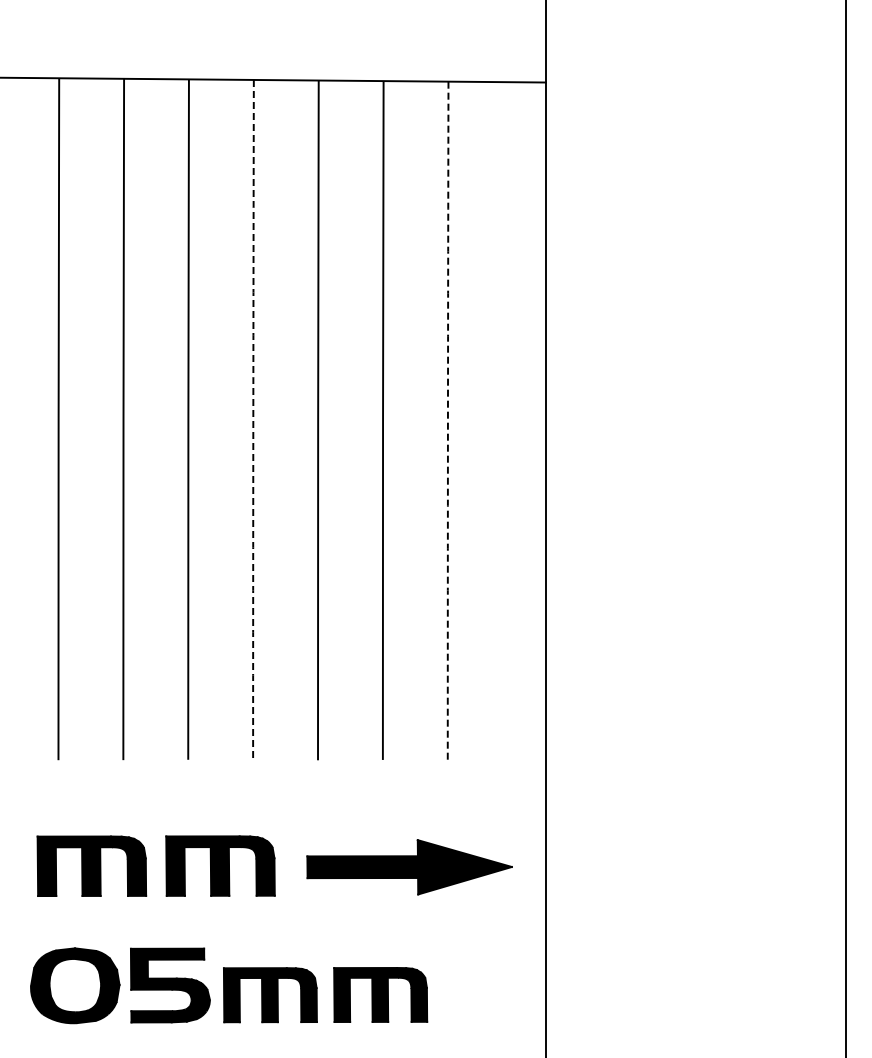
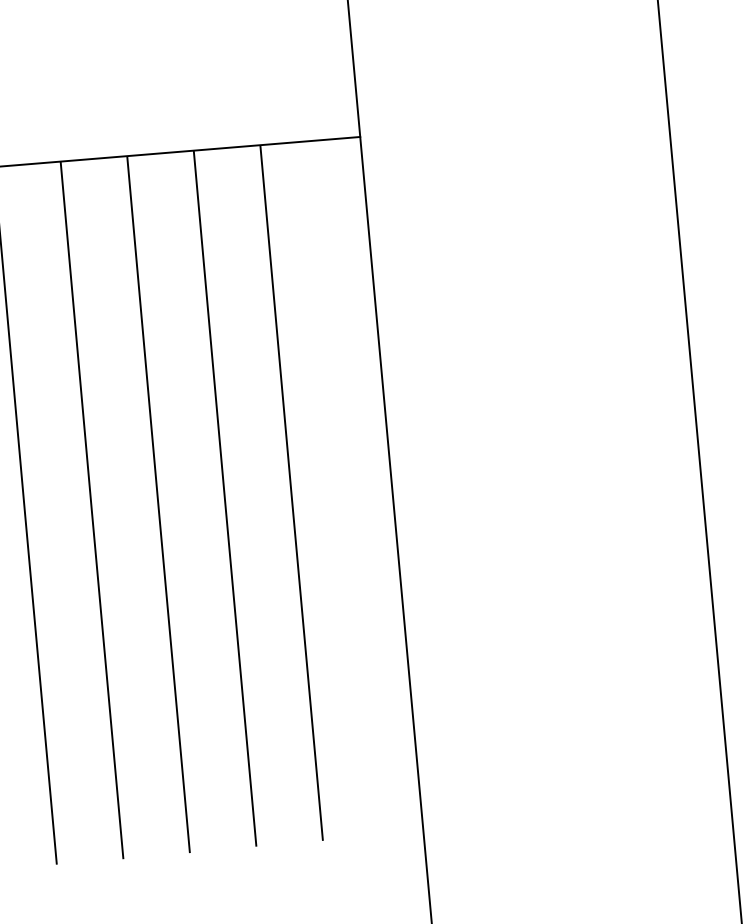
arc: (253, 420) -> (92, 510), dashed -> solid
arc: (447, 420) -> (290, 492), dashed -> solid

